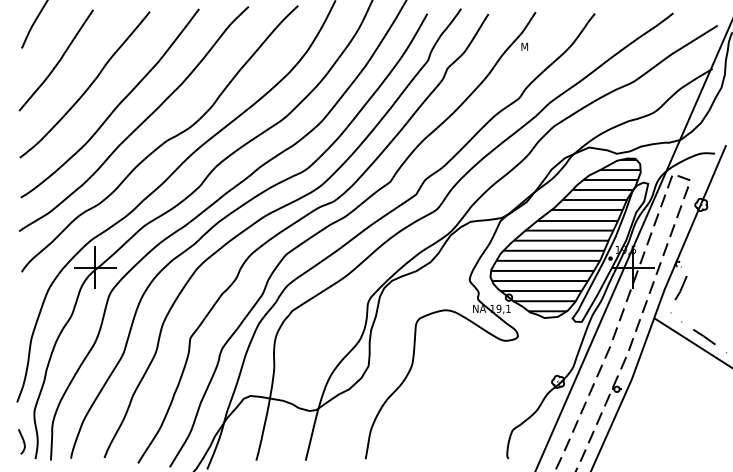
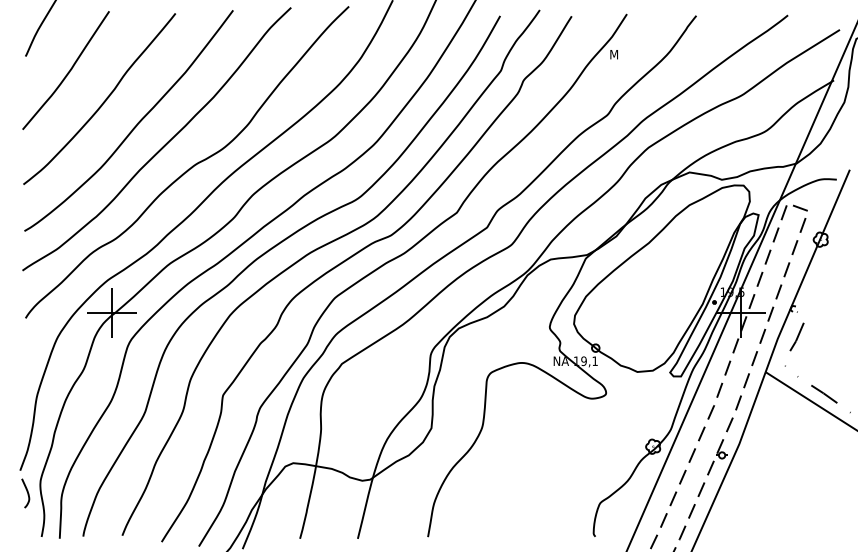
hatch: (565, 235) -> (661, 275), removed
curve: (22, 440) -> (26, 491), moved

